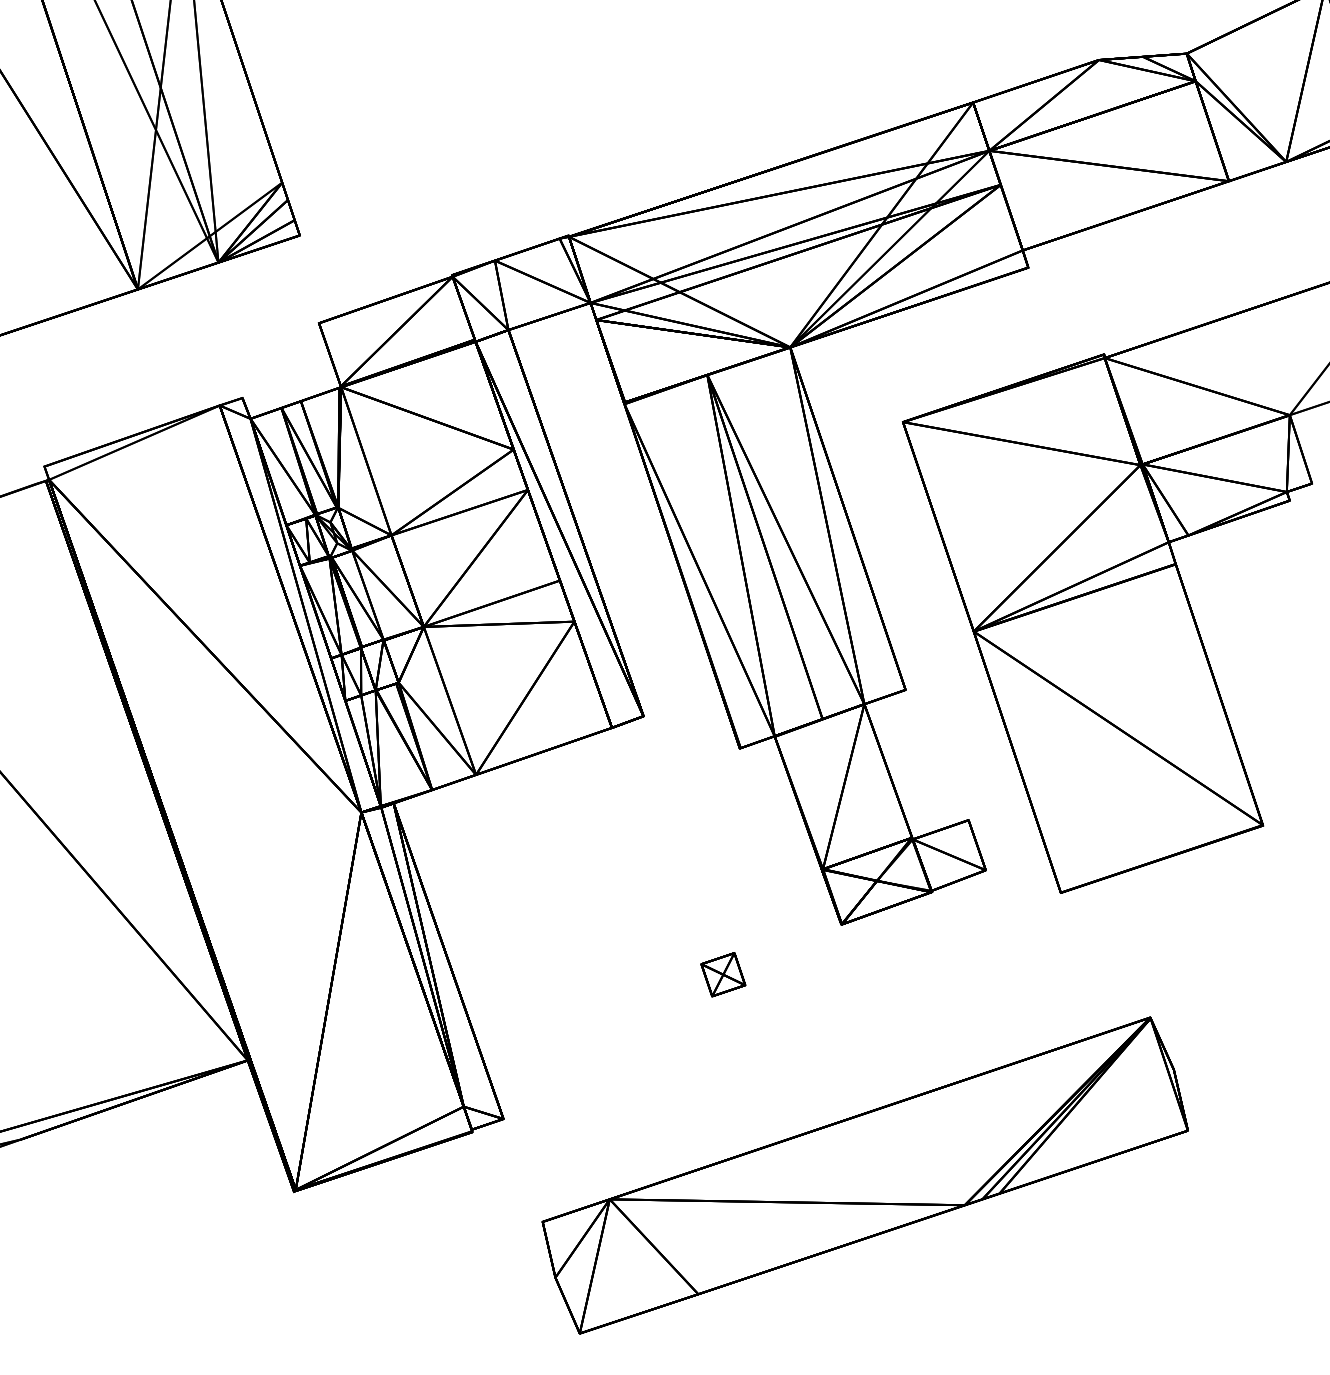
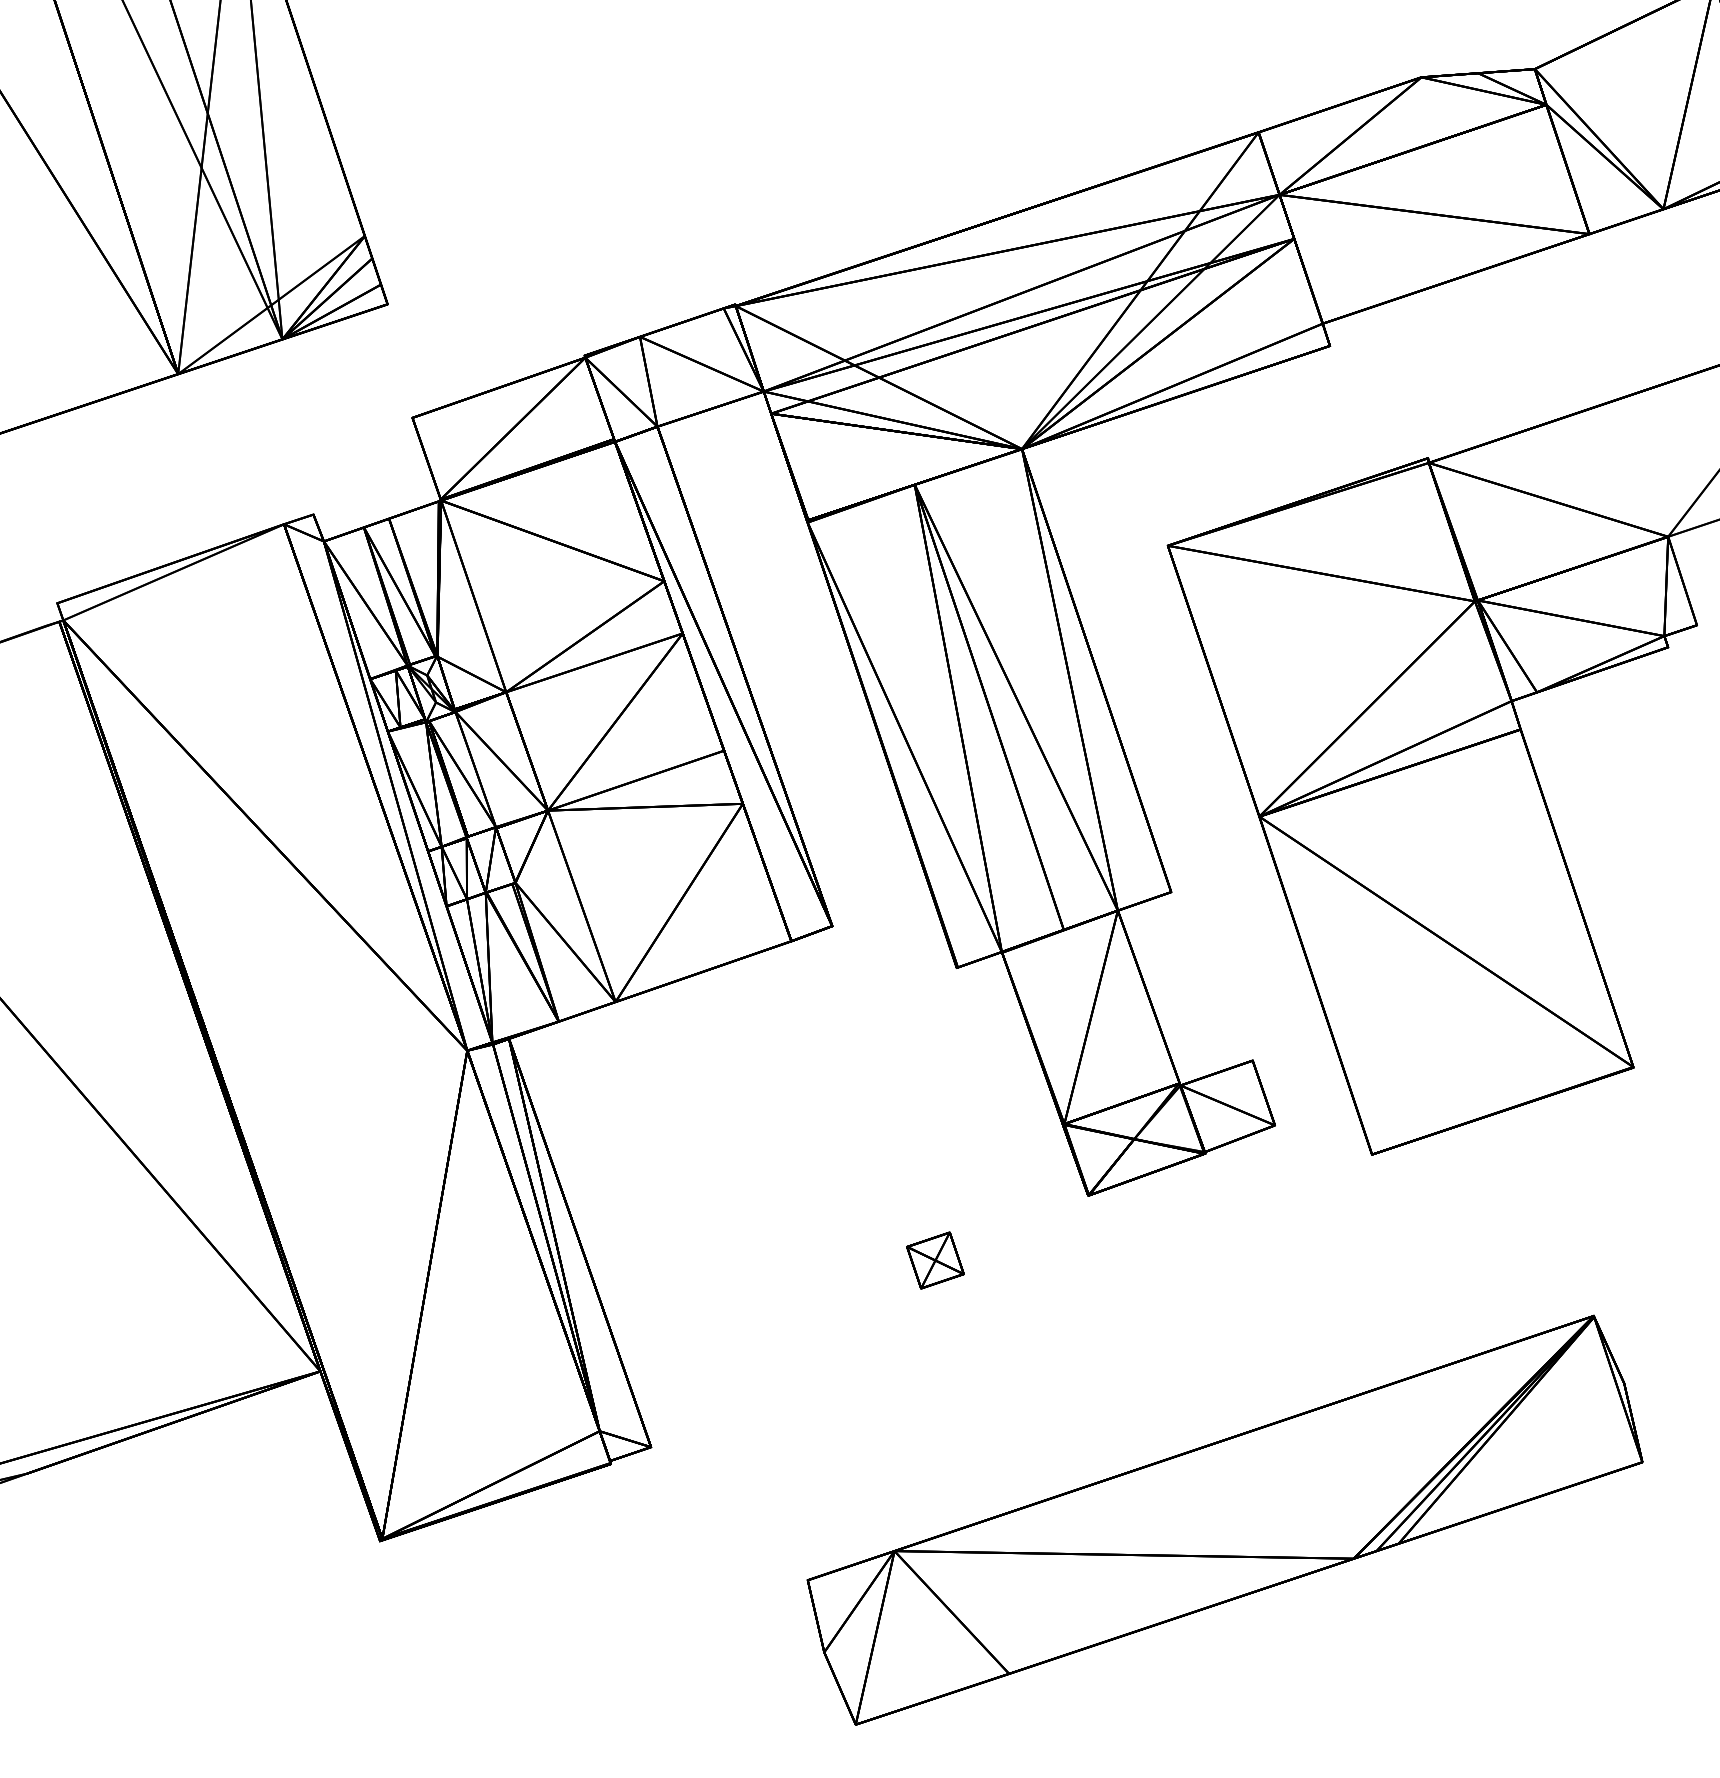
part: (864, 1174) -> (1224, 1519), moved

